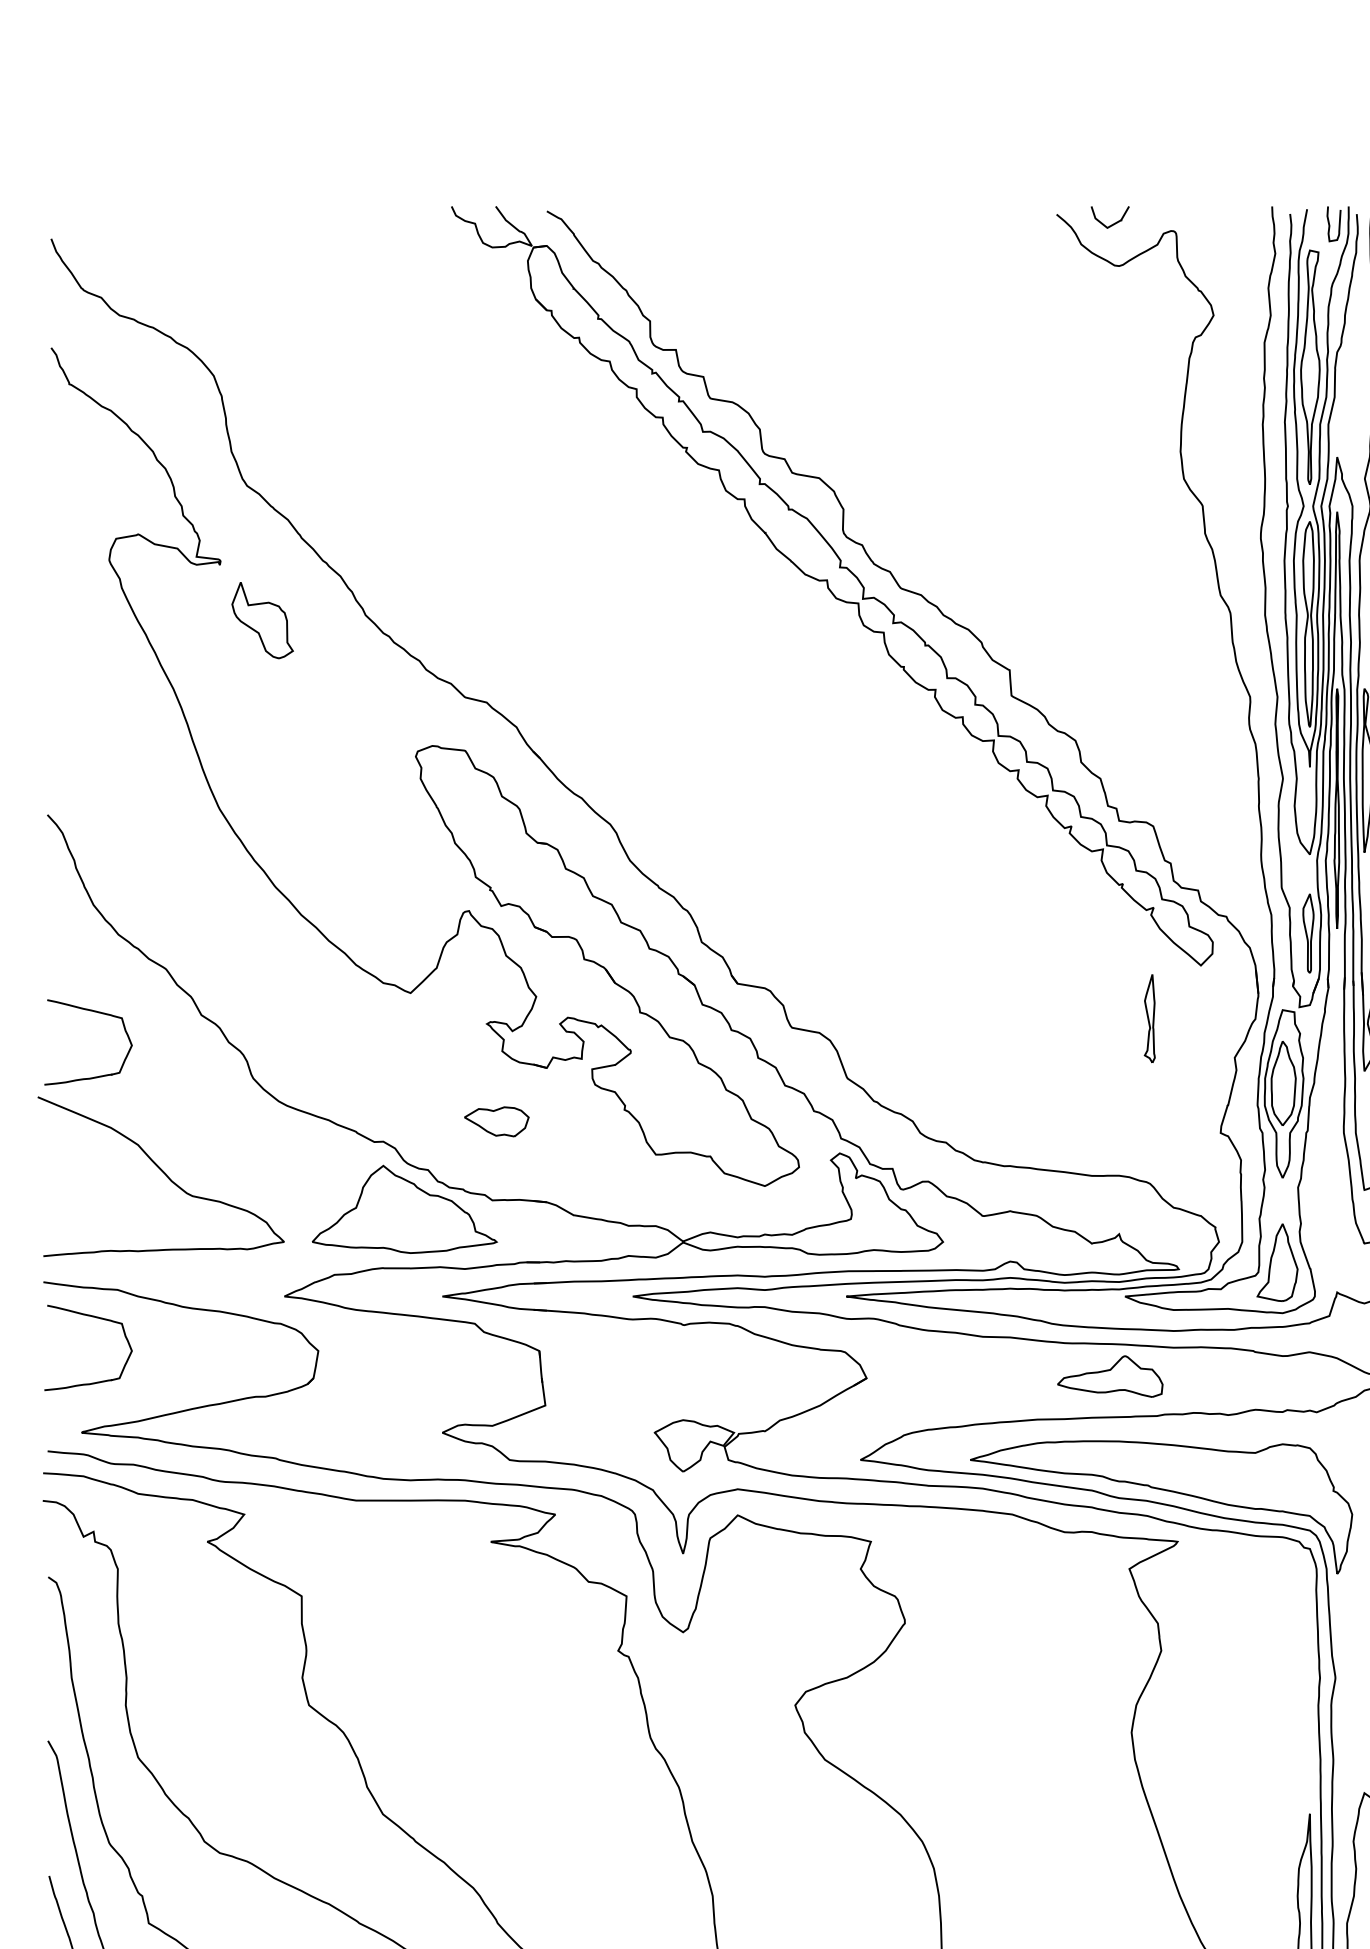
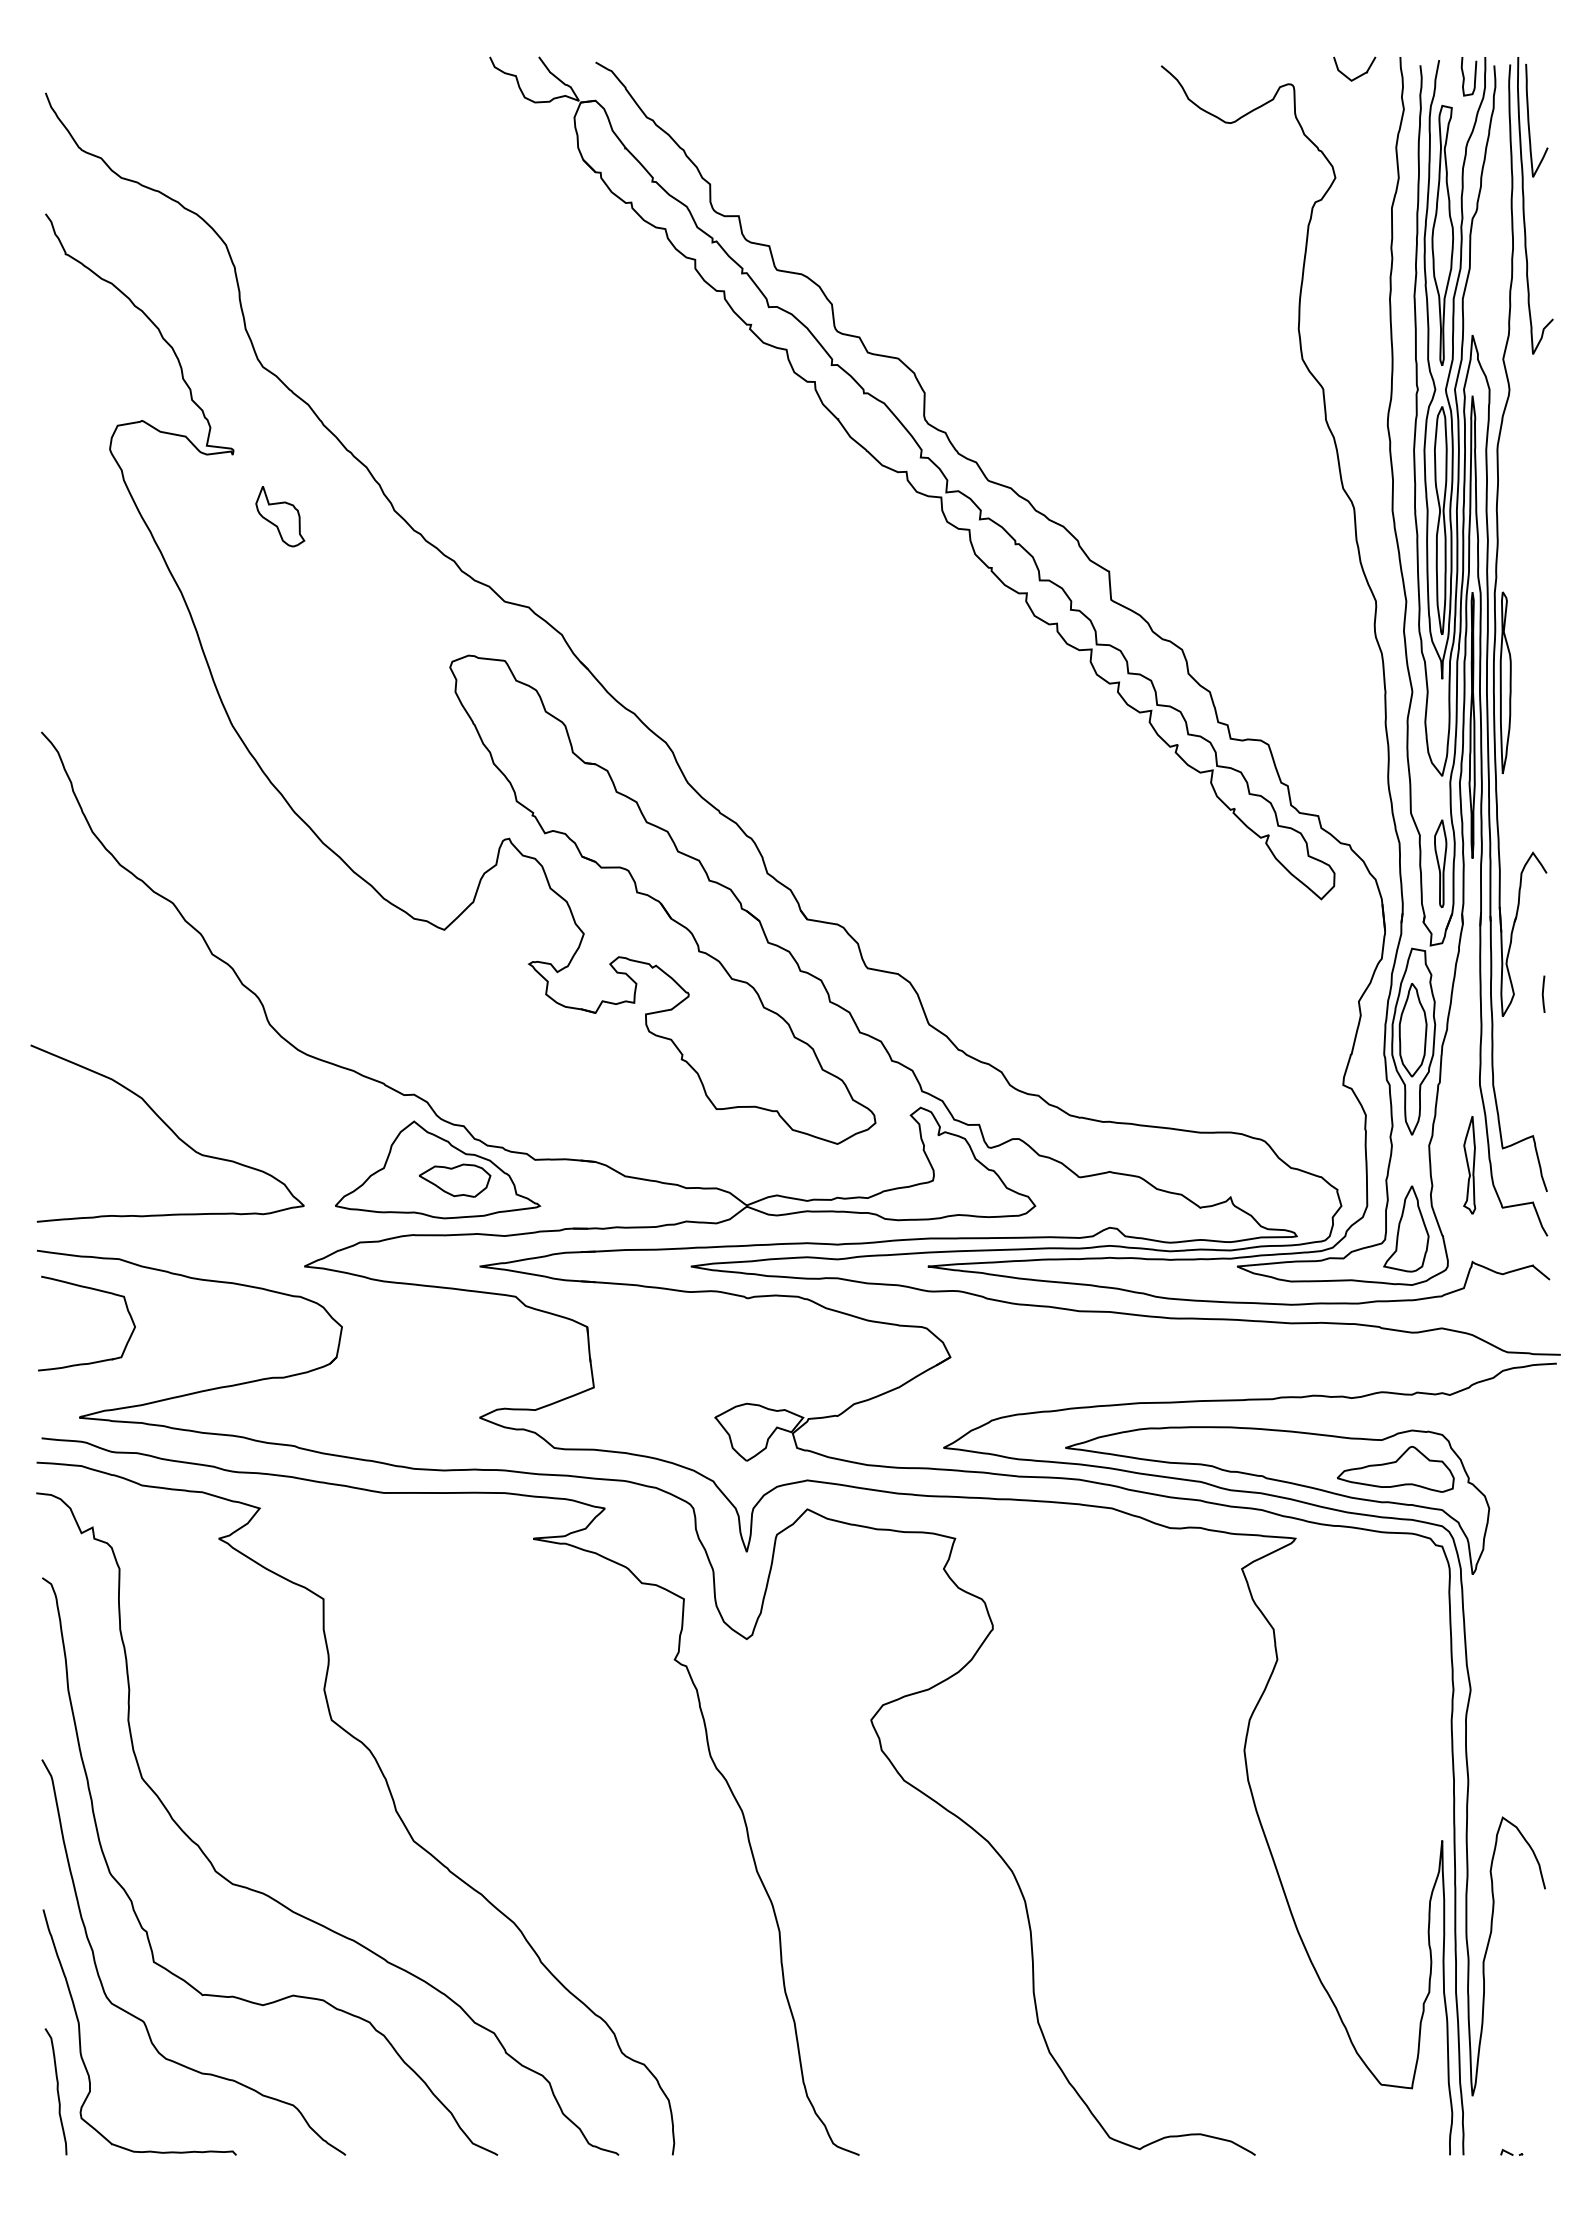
curve: (1113, 223) -> (1358, 75), moved
part: (262, 620) -> (280, 516), size x0.71
part: (95, 1012) -> (94, 951), removed
part: (1149, 1018) -> (1469, 1165), moved
part: (496, 1121) -> (454, 1180), moved
part: (1110, 1375) -> (1395, 1468), moved

